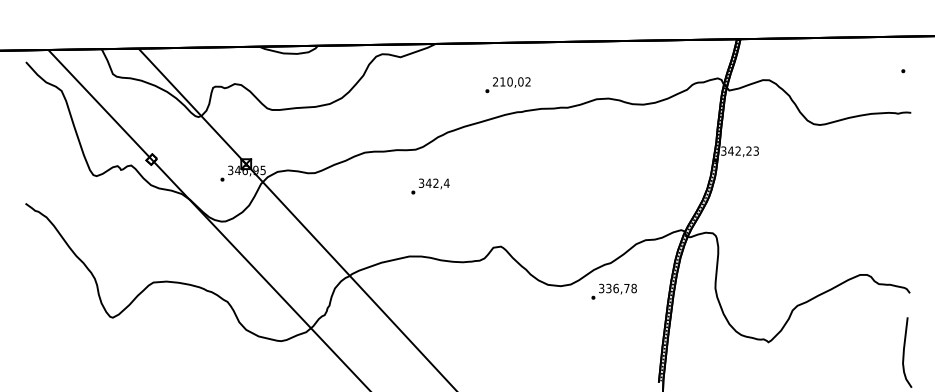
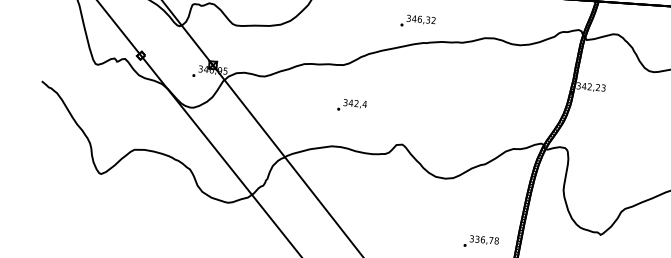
text: (508, 81) -> (418, 18), 210,02 -> 346,32
text: (430, 186) -> (352, 105), moved
text: (613, 291) -> (480, 241), moved

